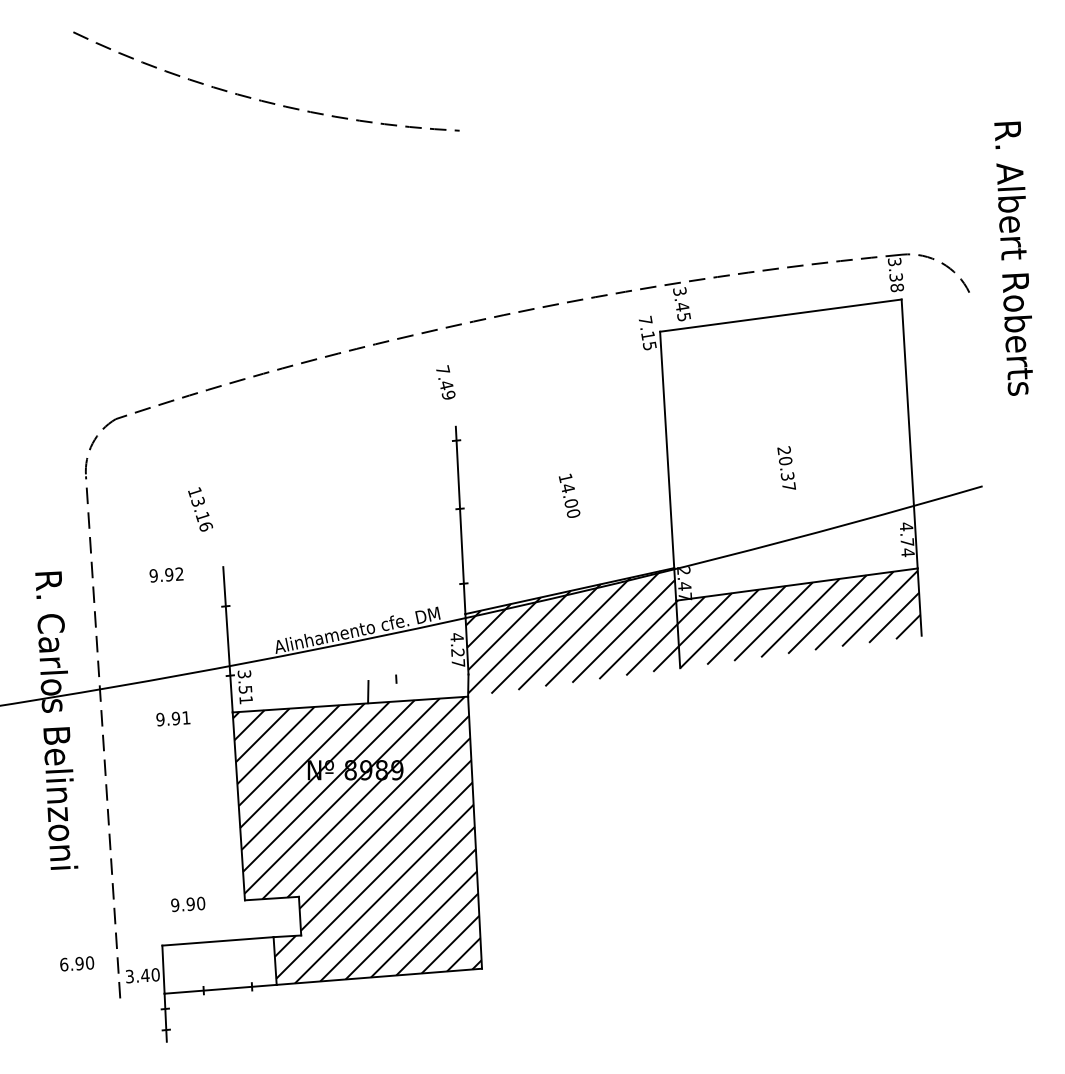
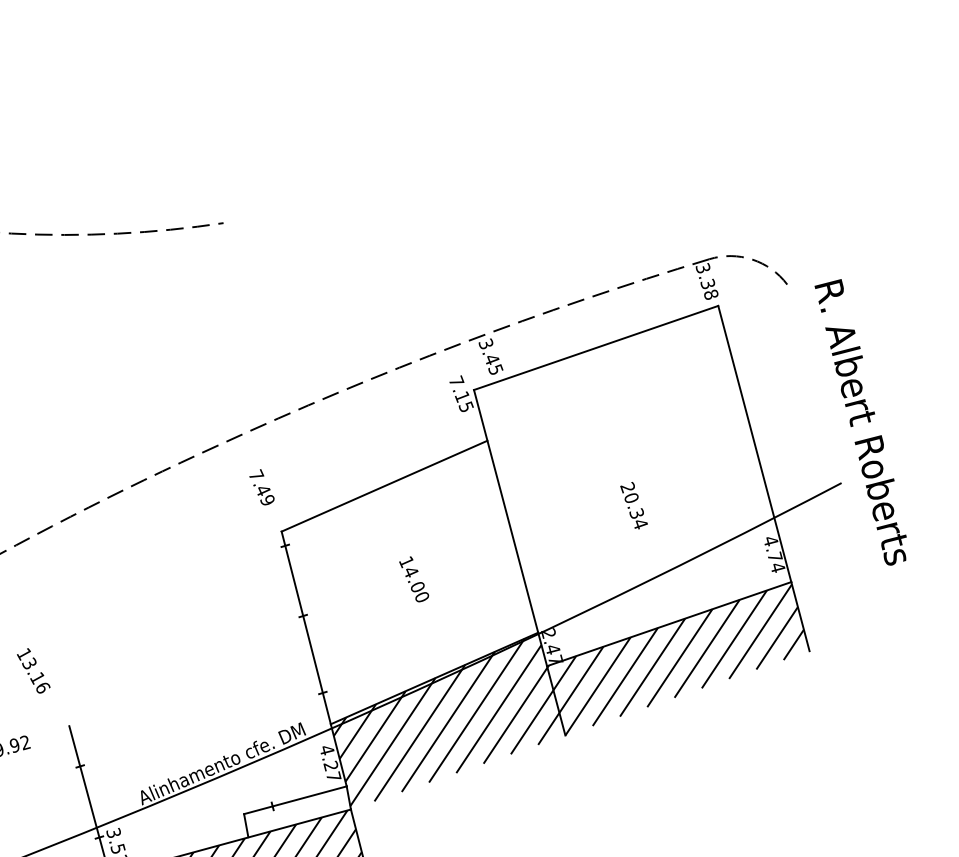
text: (1013, 258) -> (862, 422), moved
line: (559, 403) -> (384, 485), added
text: (789, 486) -> (640, 523), 20.37 -> 20.34
line: (418, 677) -> (295, 799), added

